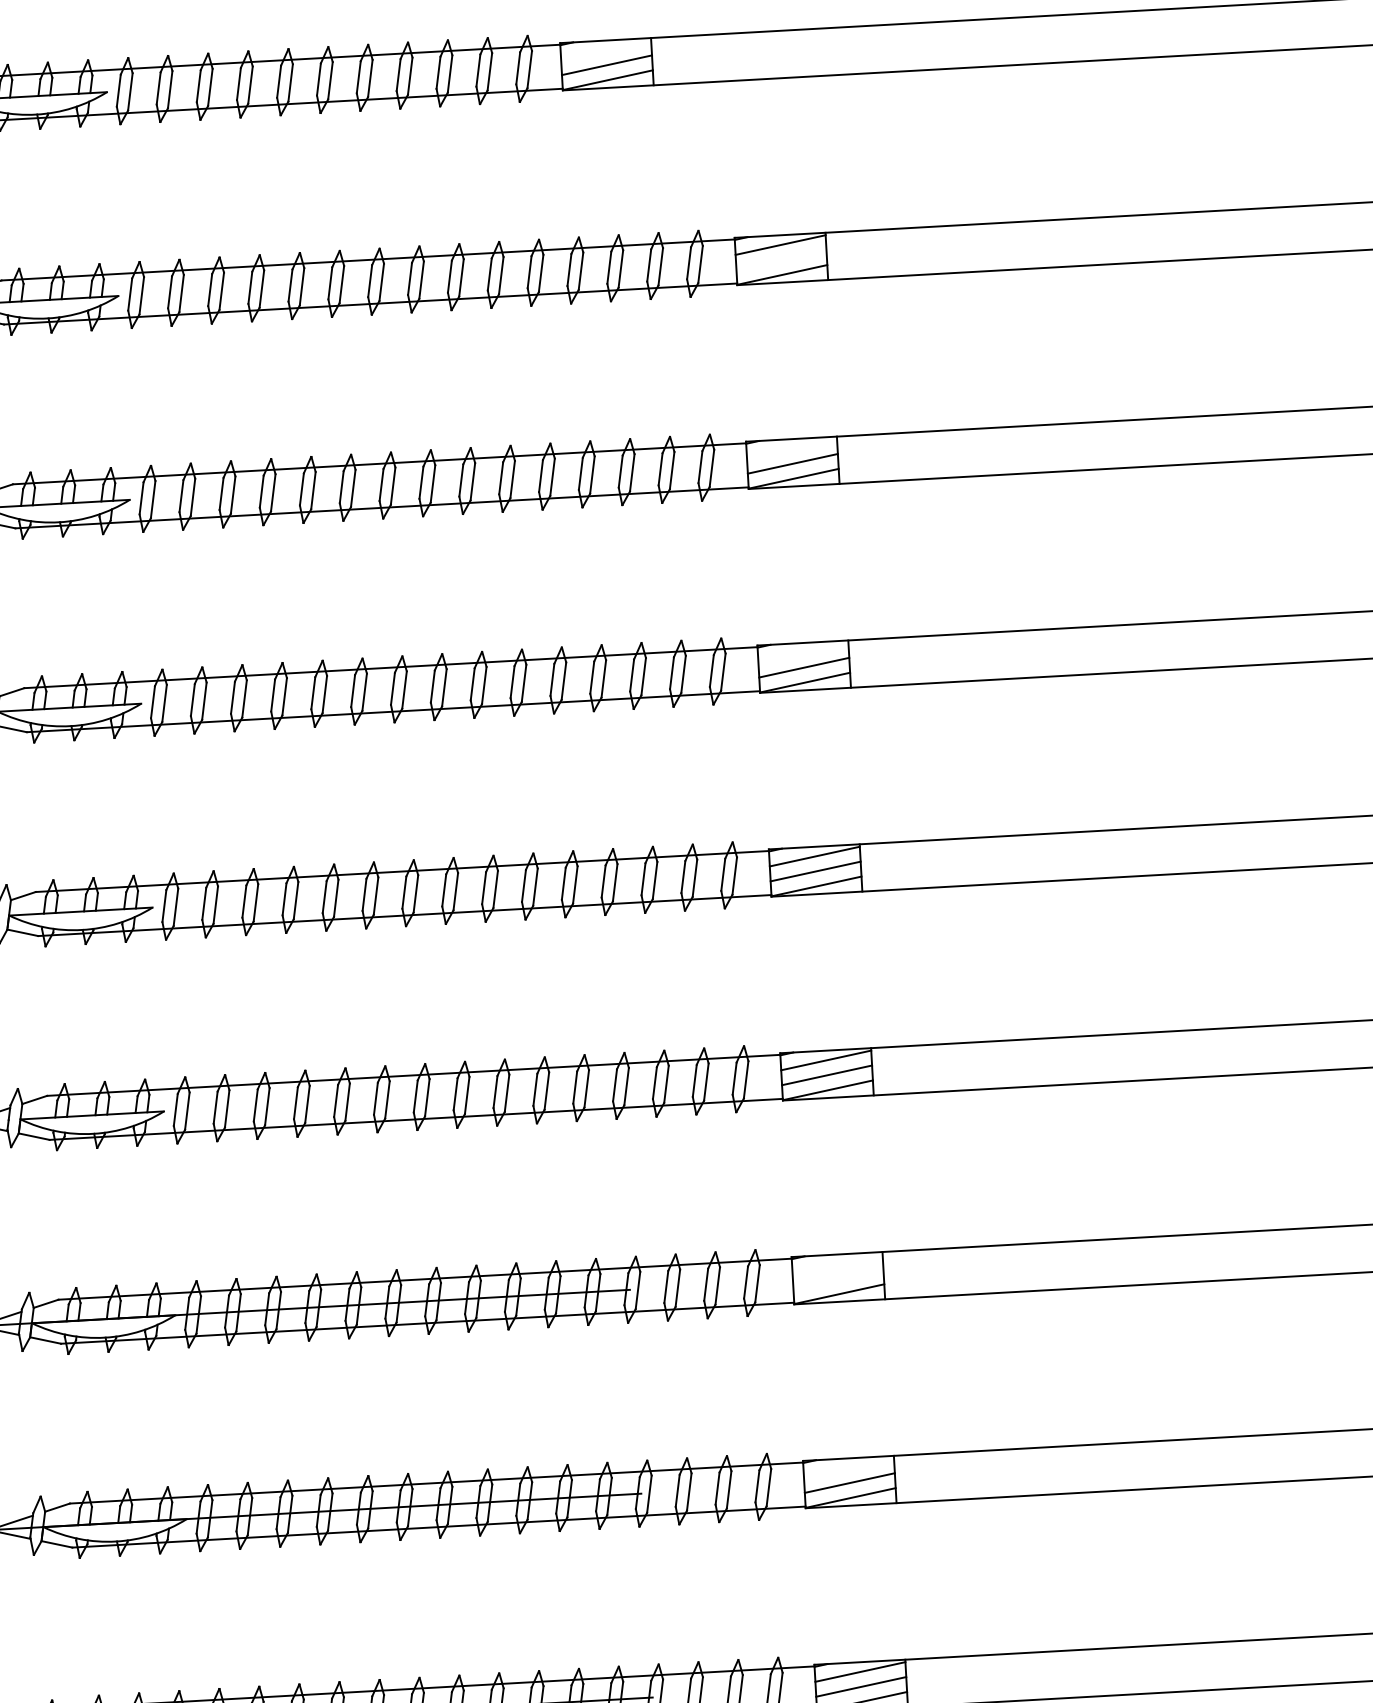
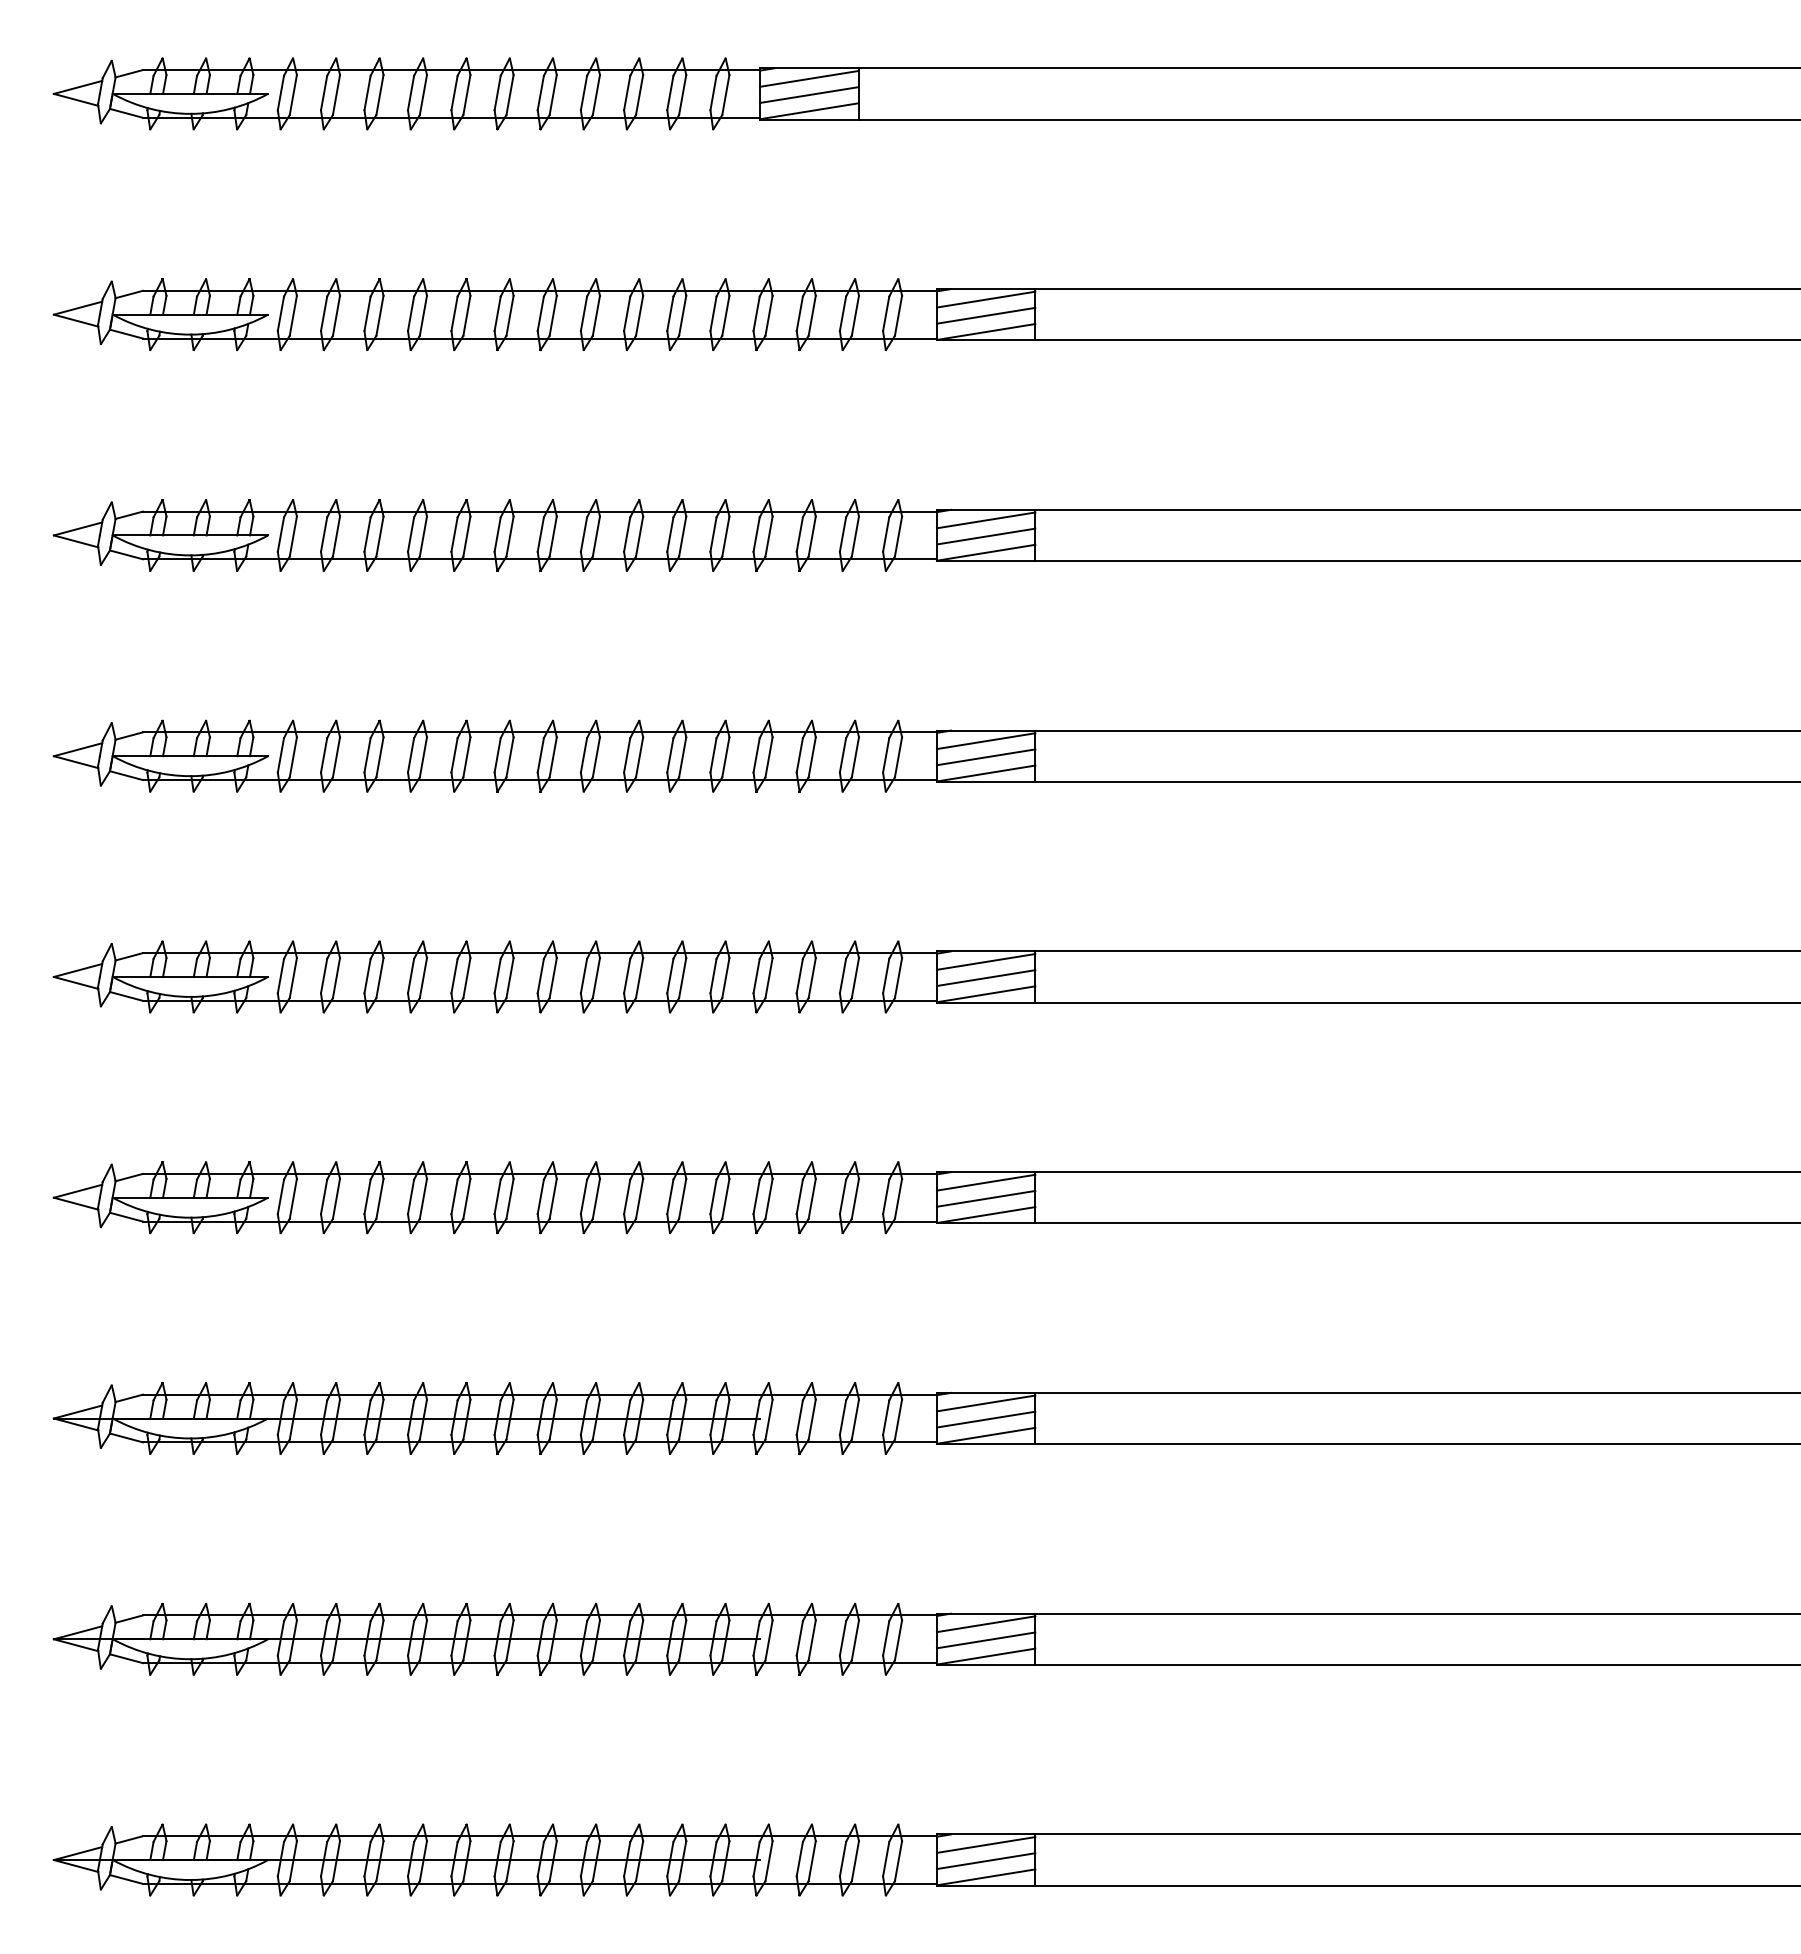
line: (606, 49) -> (809, 78), added
line: (780, 259) -> (985, 315), added
line: (791, 449) -> (985, 520), added
line: (802, 653) -> (985, 741), added
line: (837, 1264) -> (985, 1403), added
line: (837, 1279) -> (985, 1419), added
line: (848, 1468) -> (985, 1624), added

